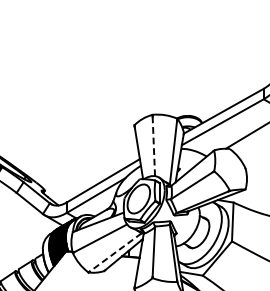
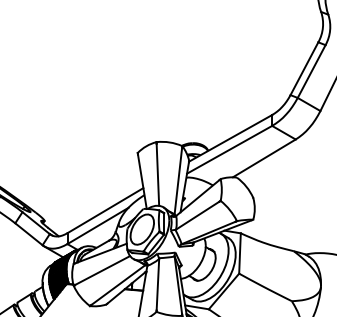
line: (153, 146) -> (157, 174), dashed -> solid
line: (115, 252) -> (118, 285), dashed -> solid

